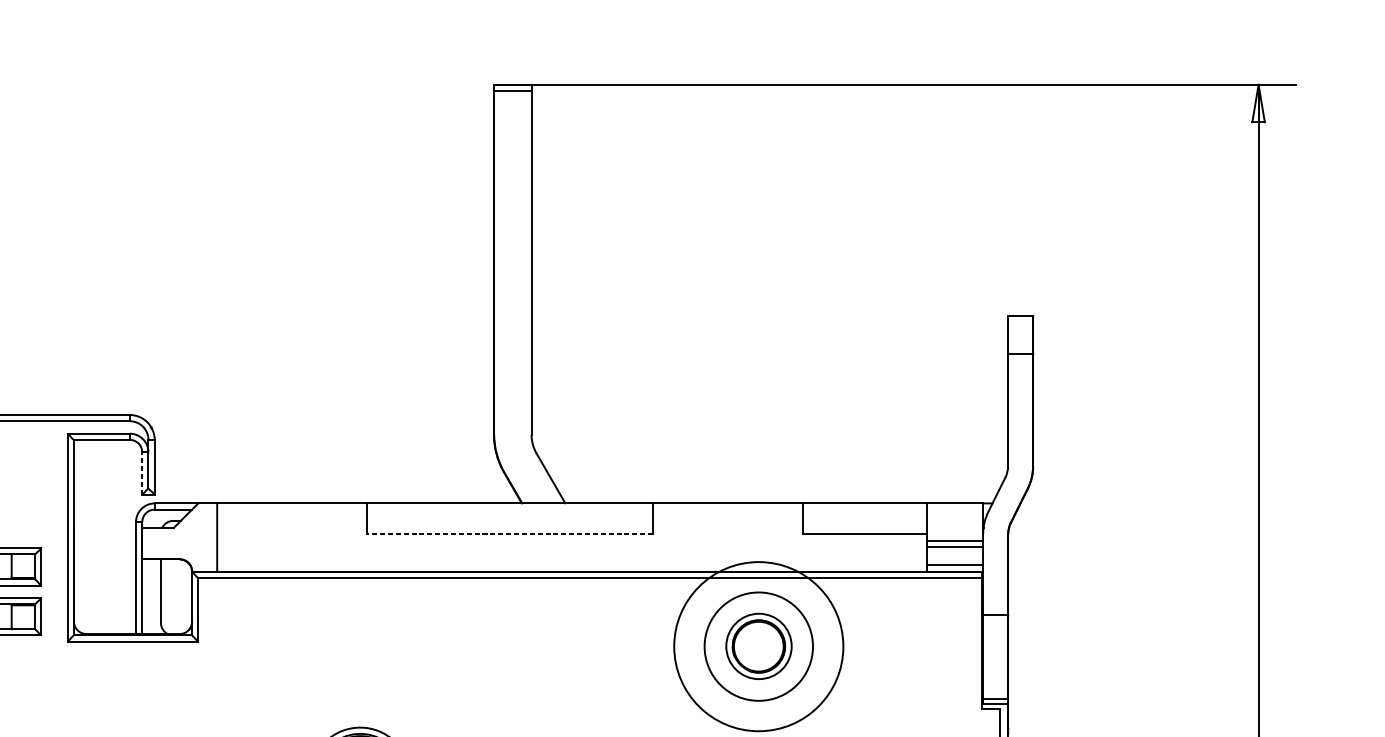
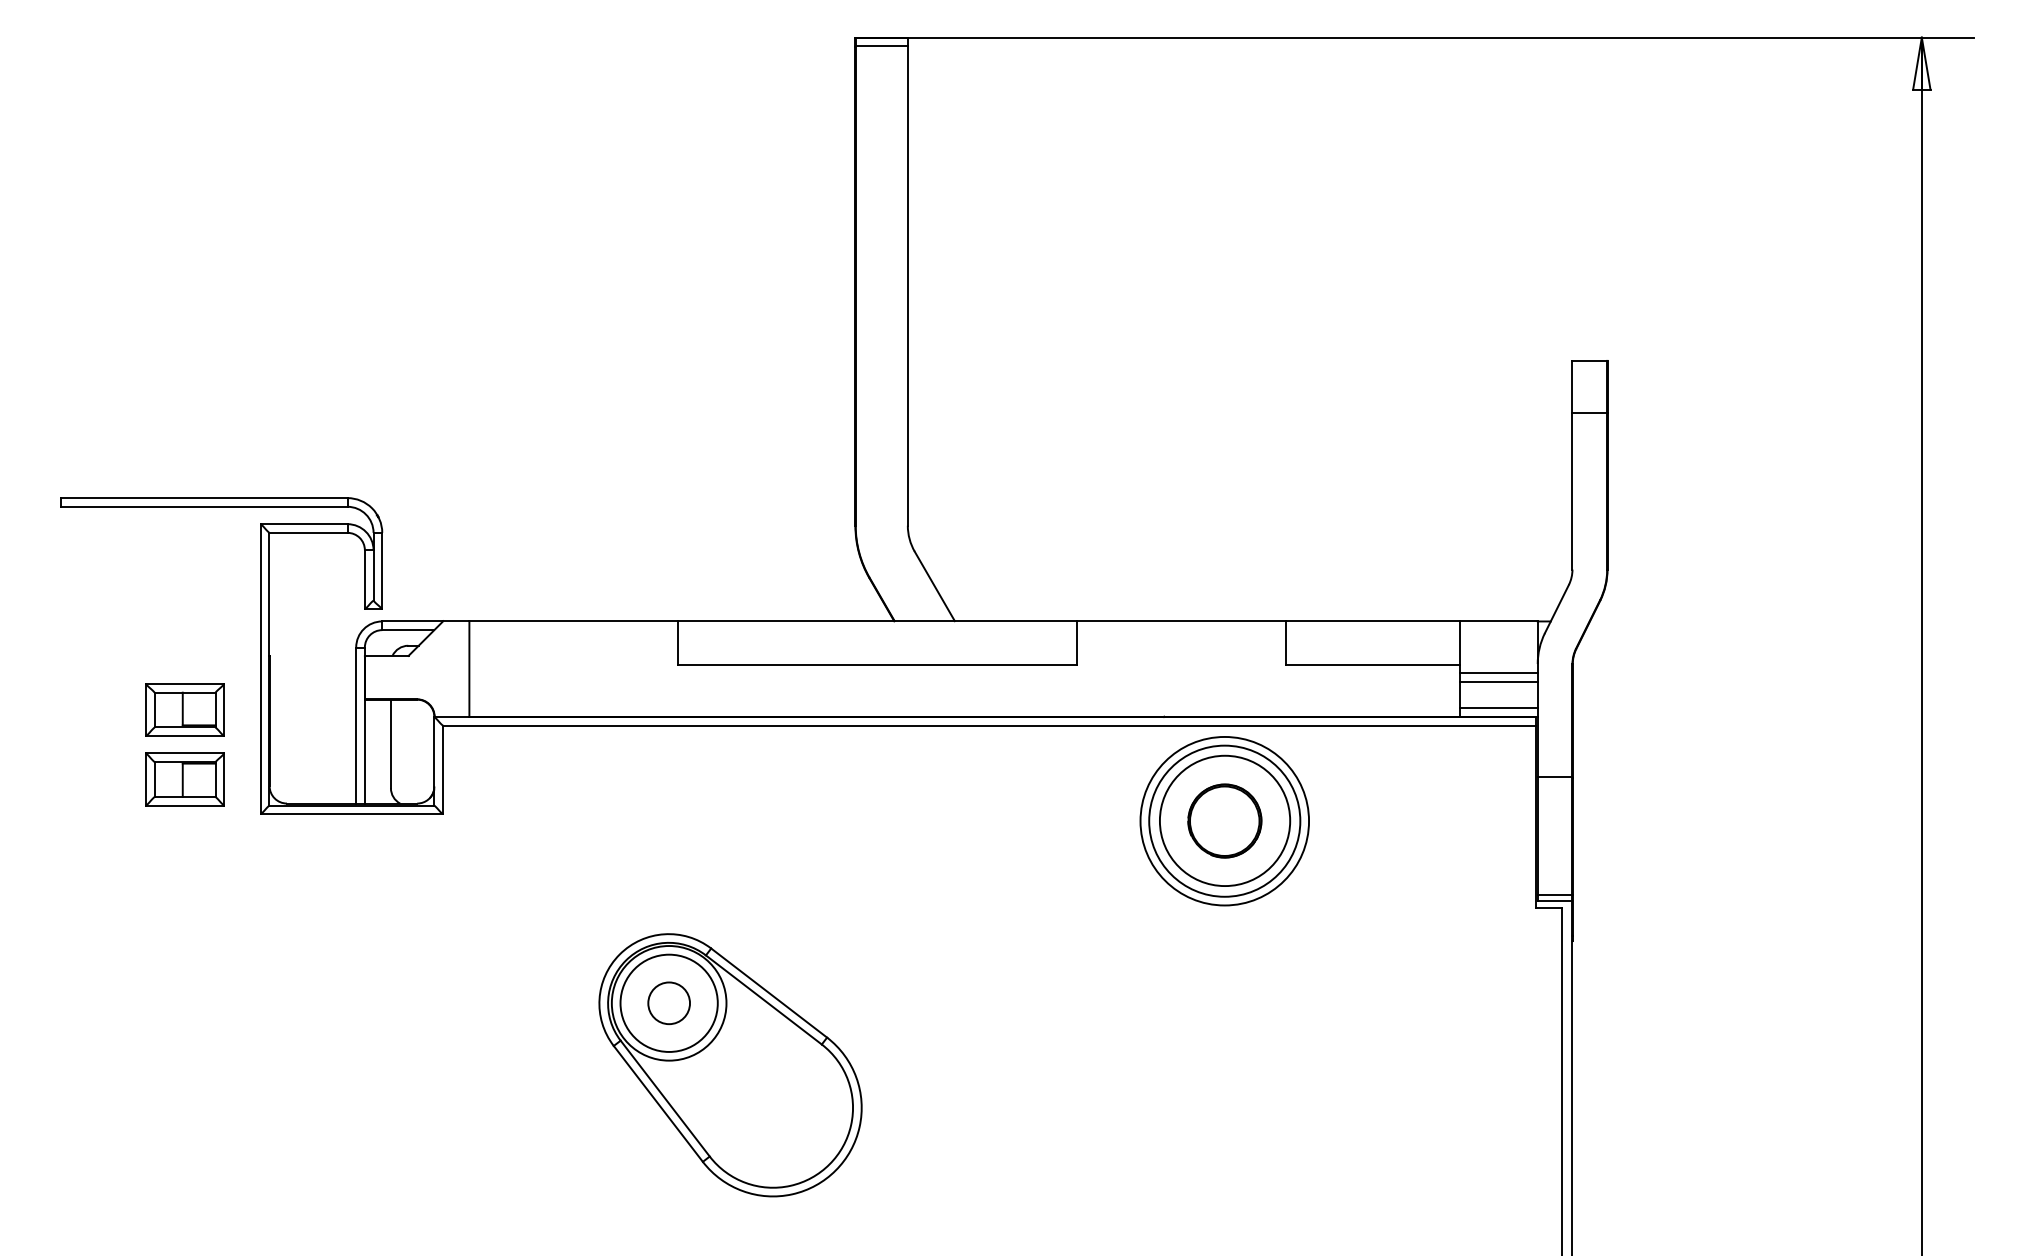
line: (141, 473) -> (364, 579), dashed -> solid
line: (509, 534) -> (877, 664), dashed -> solid
circle: (758, 646) -> (1224, 820), size x0.71
circle: (758, 646) -> (1224, 820), size x1.43

